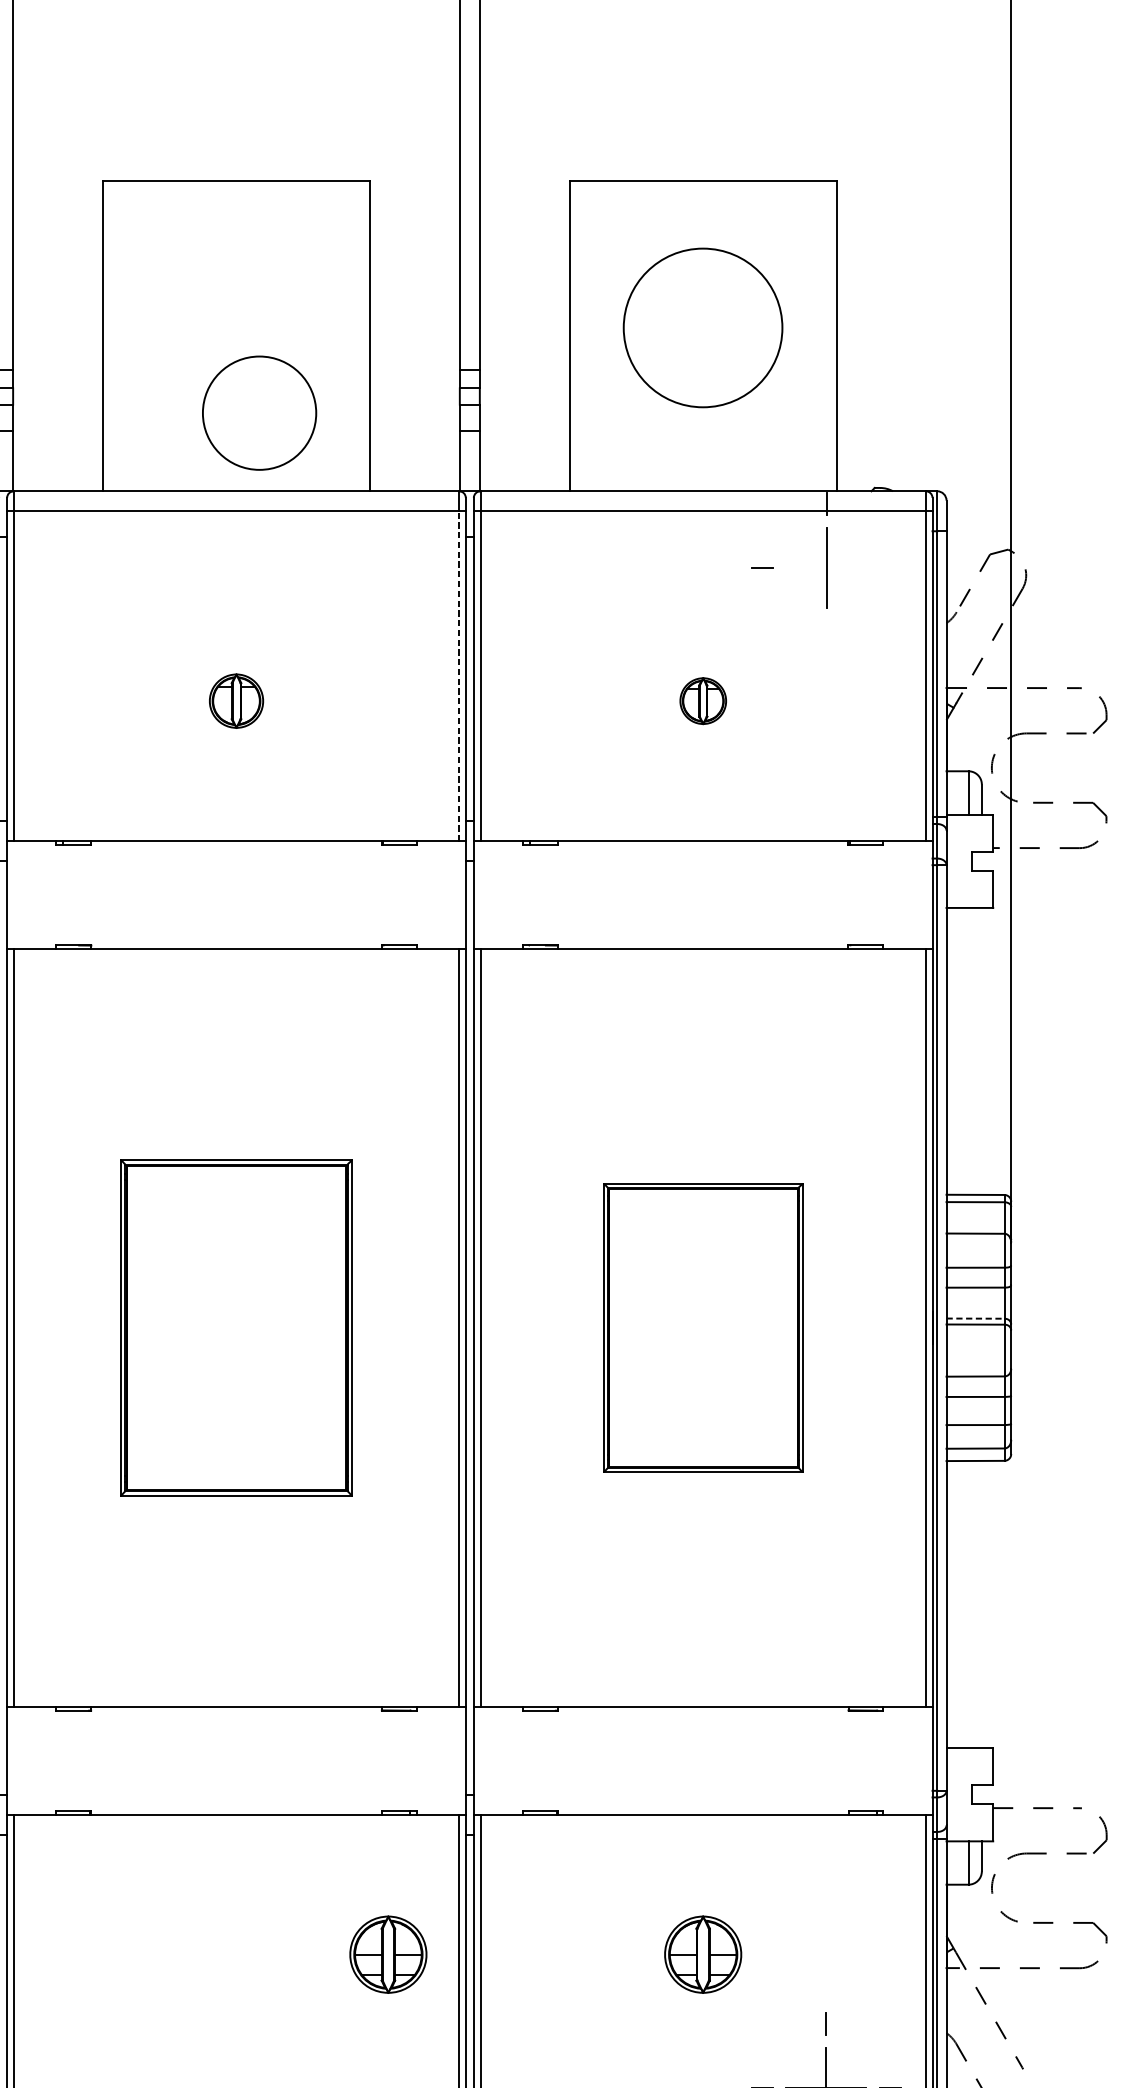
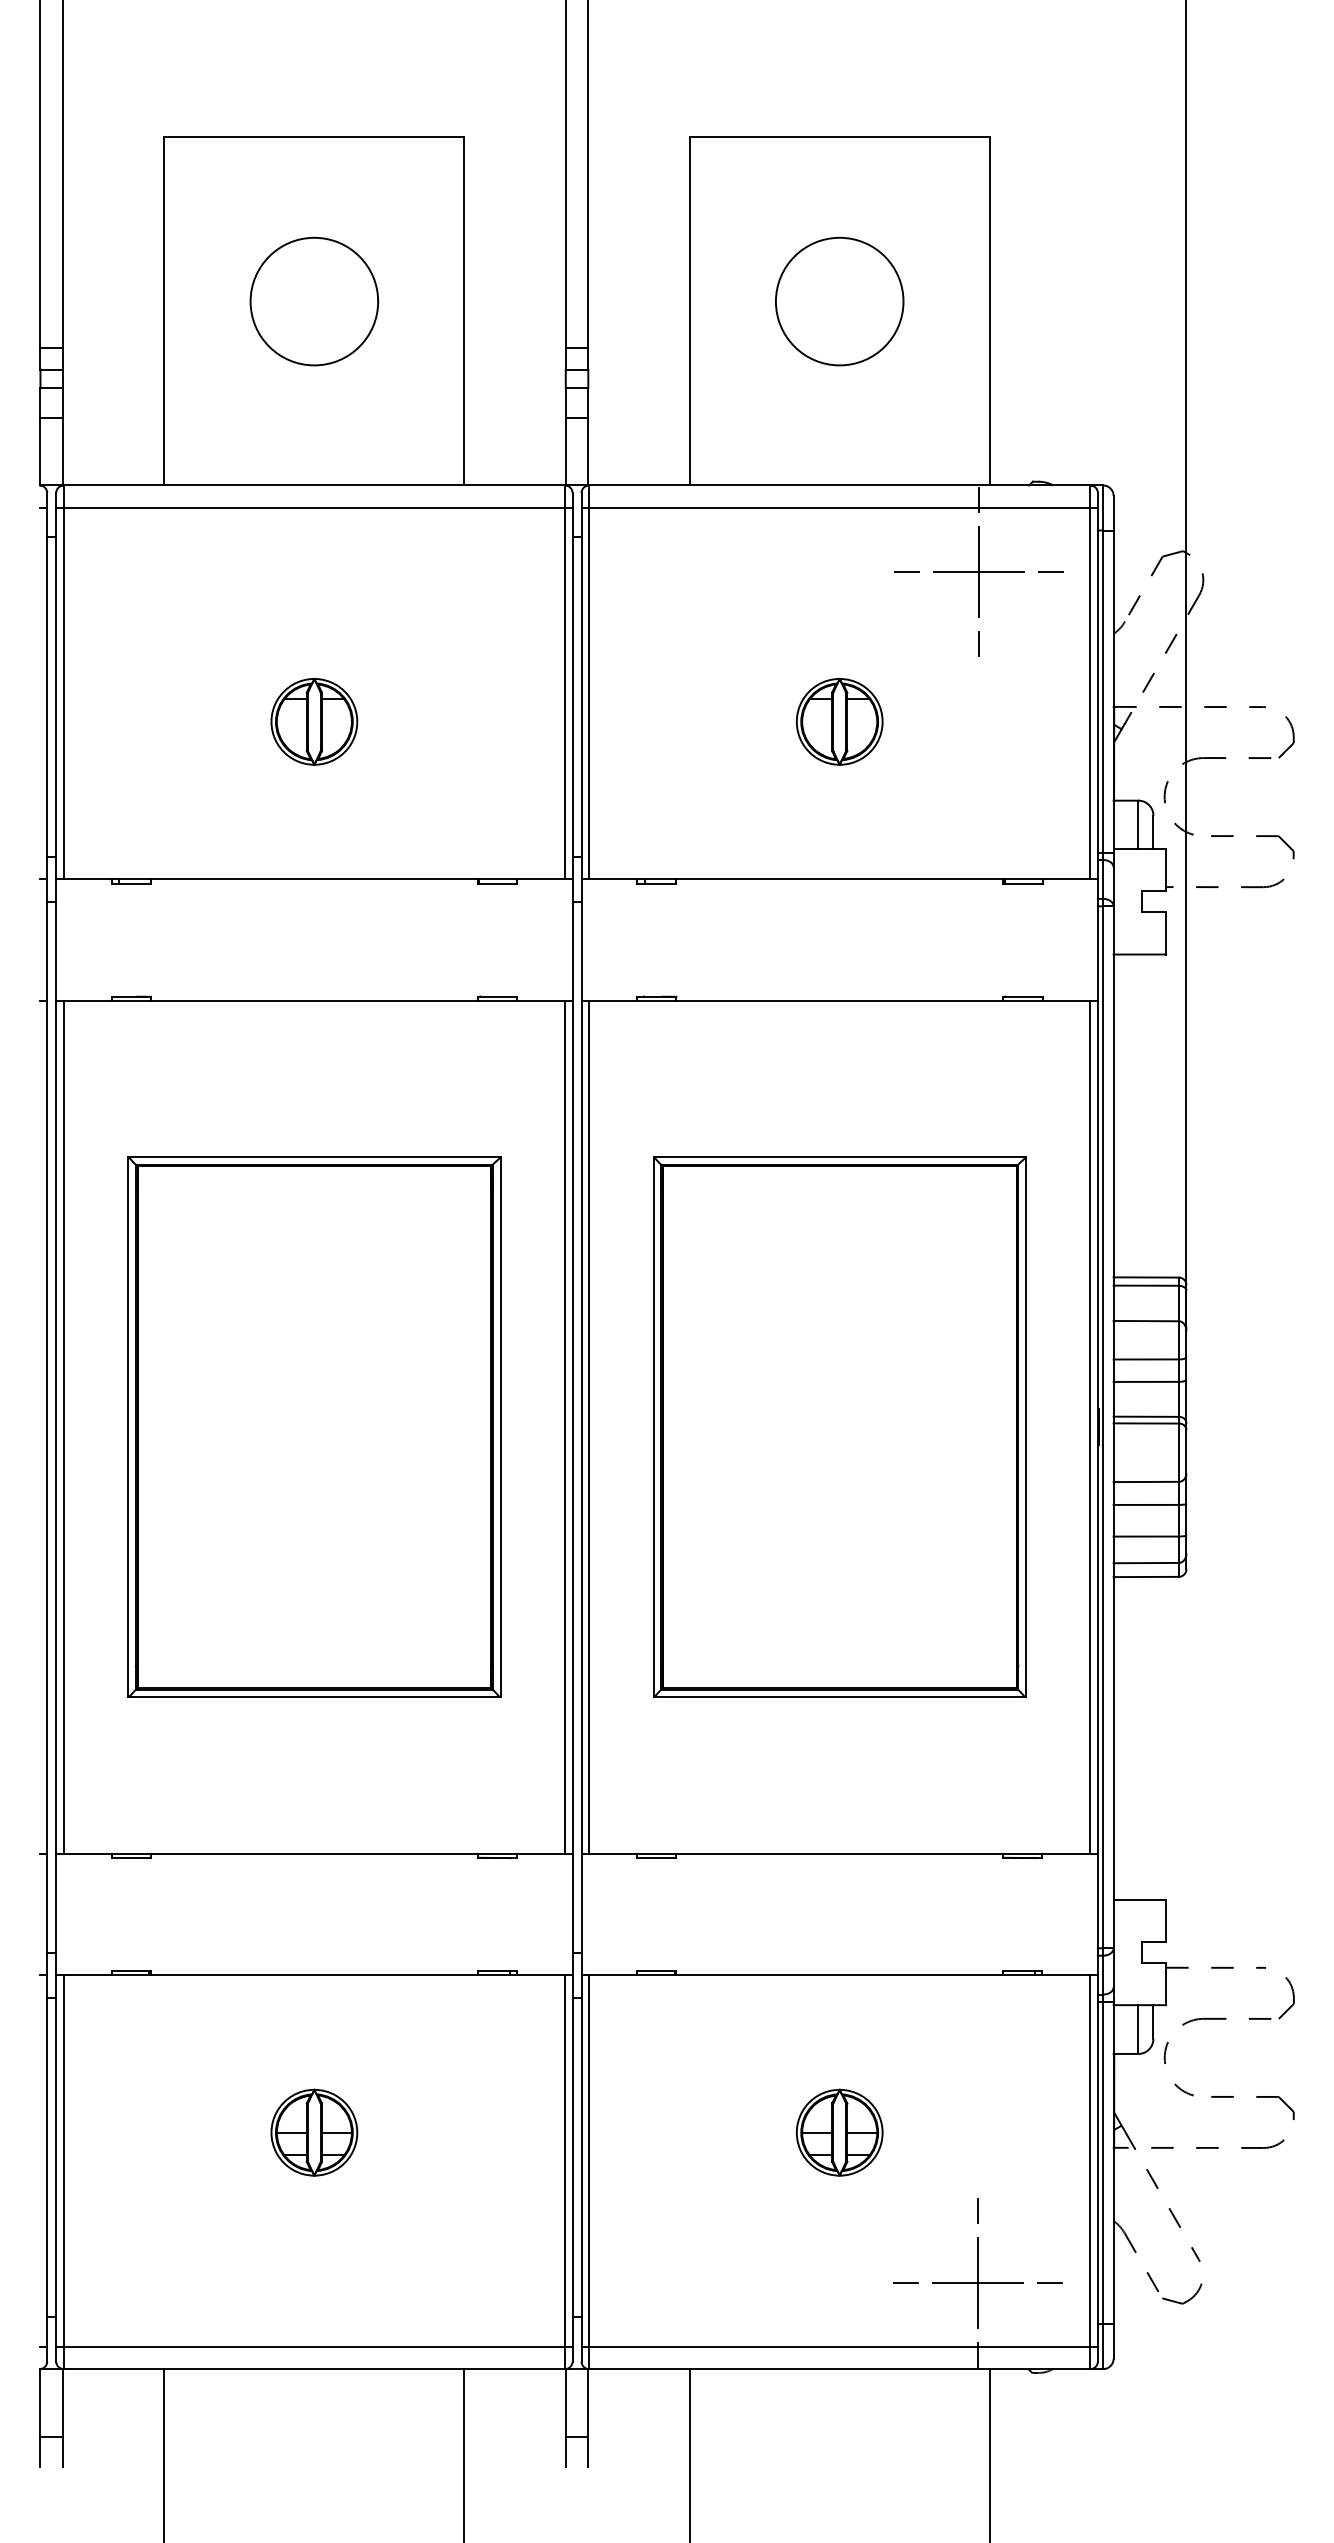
circle: (702, 327) -> (839, 301), size x0.71
circle: (259, 413) -> (314, 301), moved
line: (826, 567) -> (978, 571), added
line: (890, 567) -> (1050, 571), added
line: (826, 631) -> (978, 643), added
line: (459, 676) -> (565, 693), dashed -> solid
part: (236, 700) -> (314, 721), size x1.43
part: (702, 700) -> (839, 721), size x1.67
line: (975, 1318) -> (1146, 1416), dashed -> solid
part: (236, 1327) -> (314, 1426), size x1.43
part: (702, 1327) -> (839, 1426), size x1.67
part: (388, 1954) -> (314, 2132), moved

